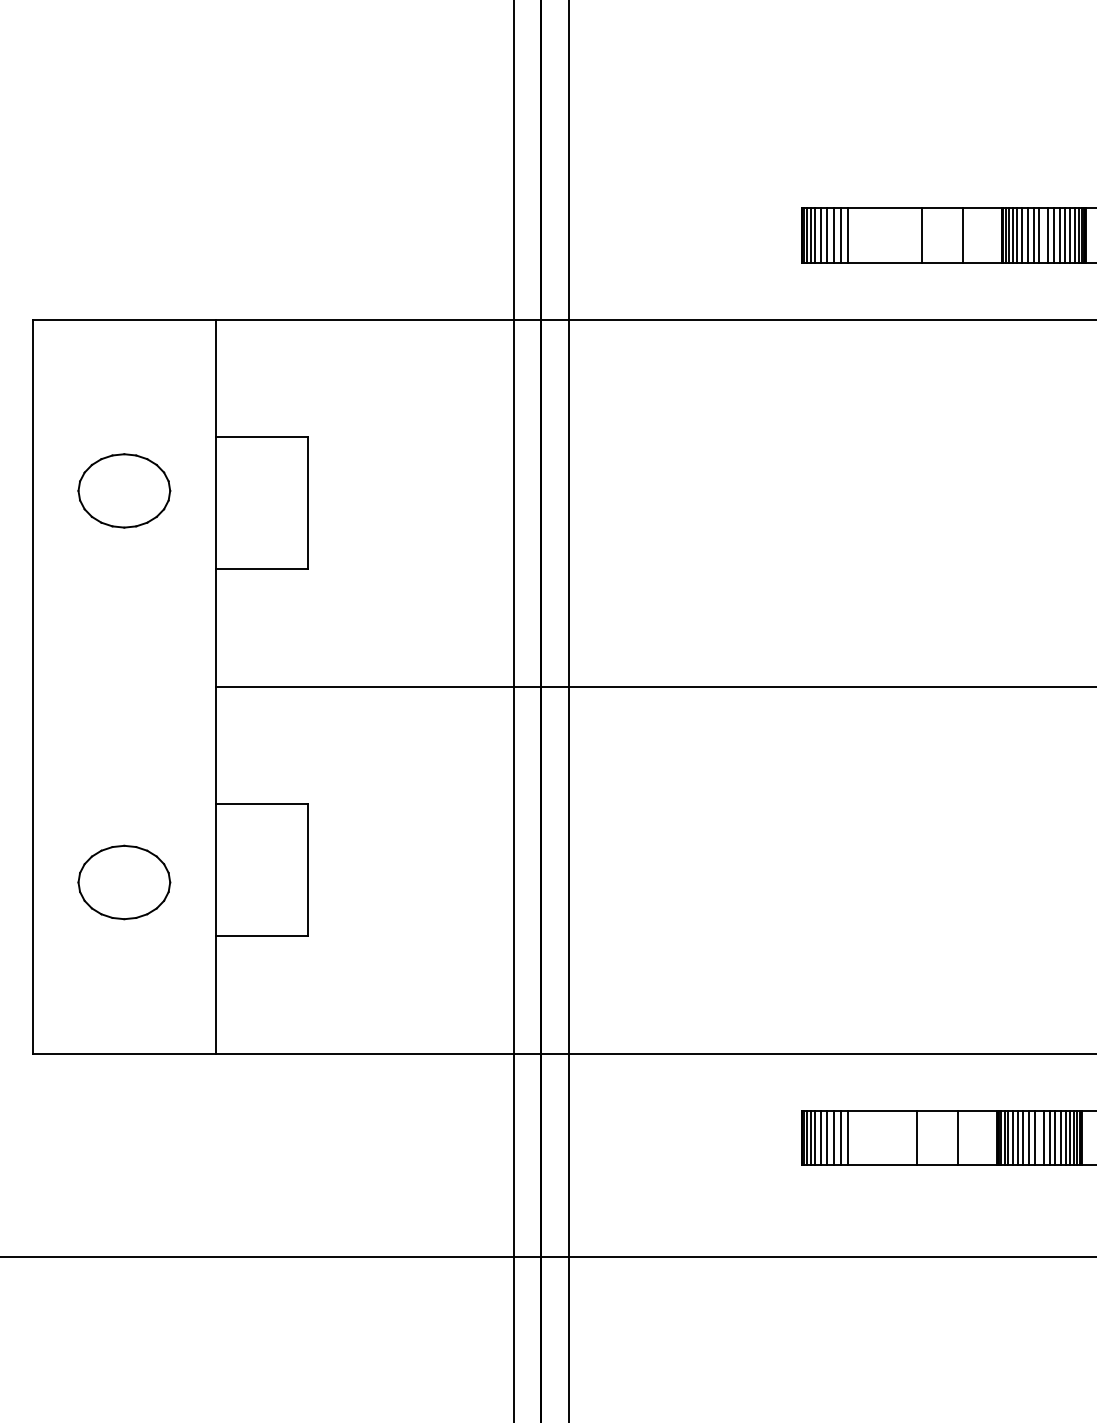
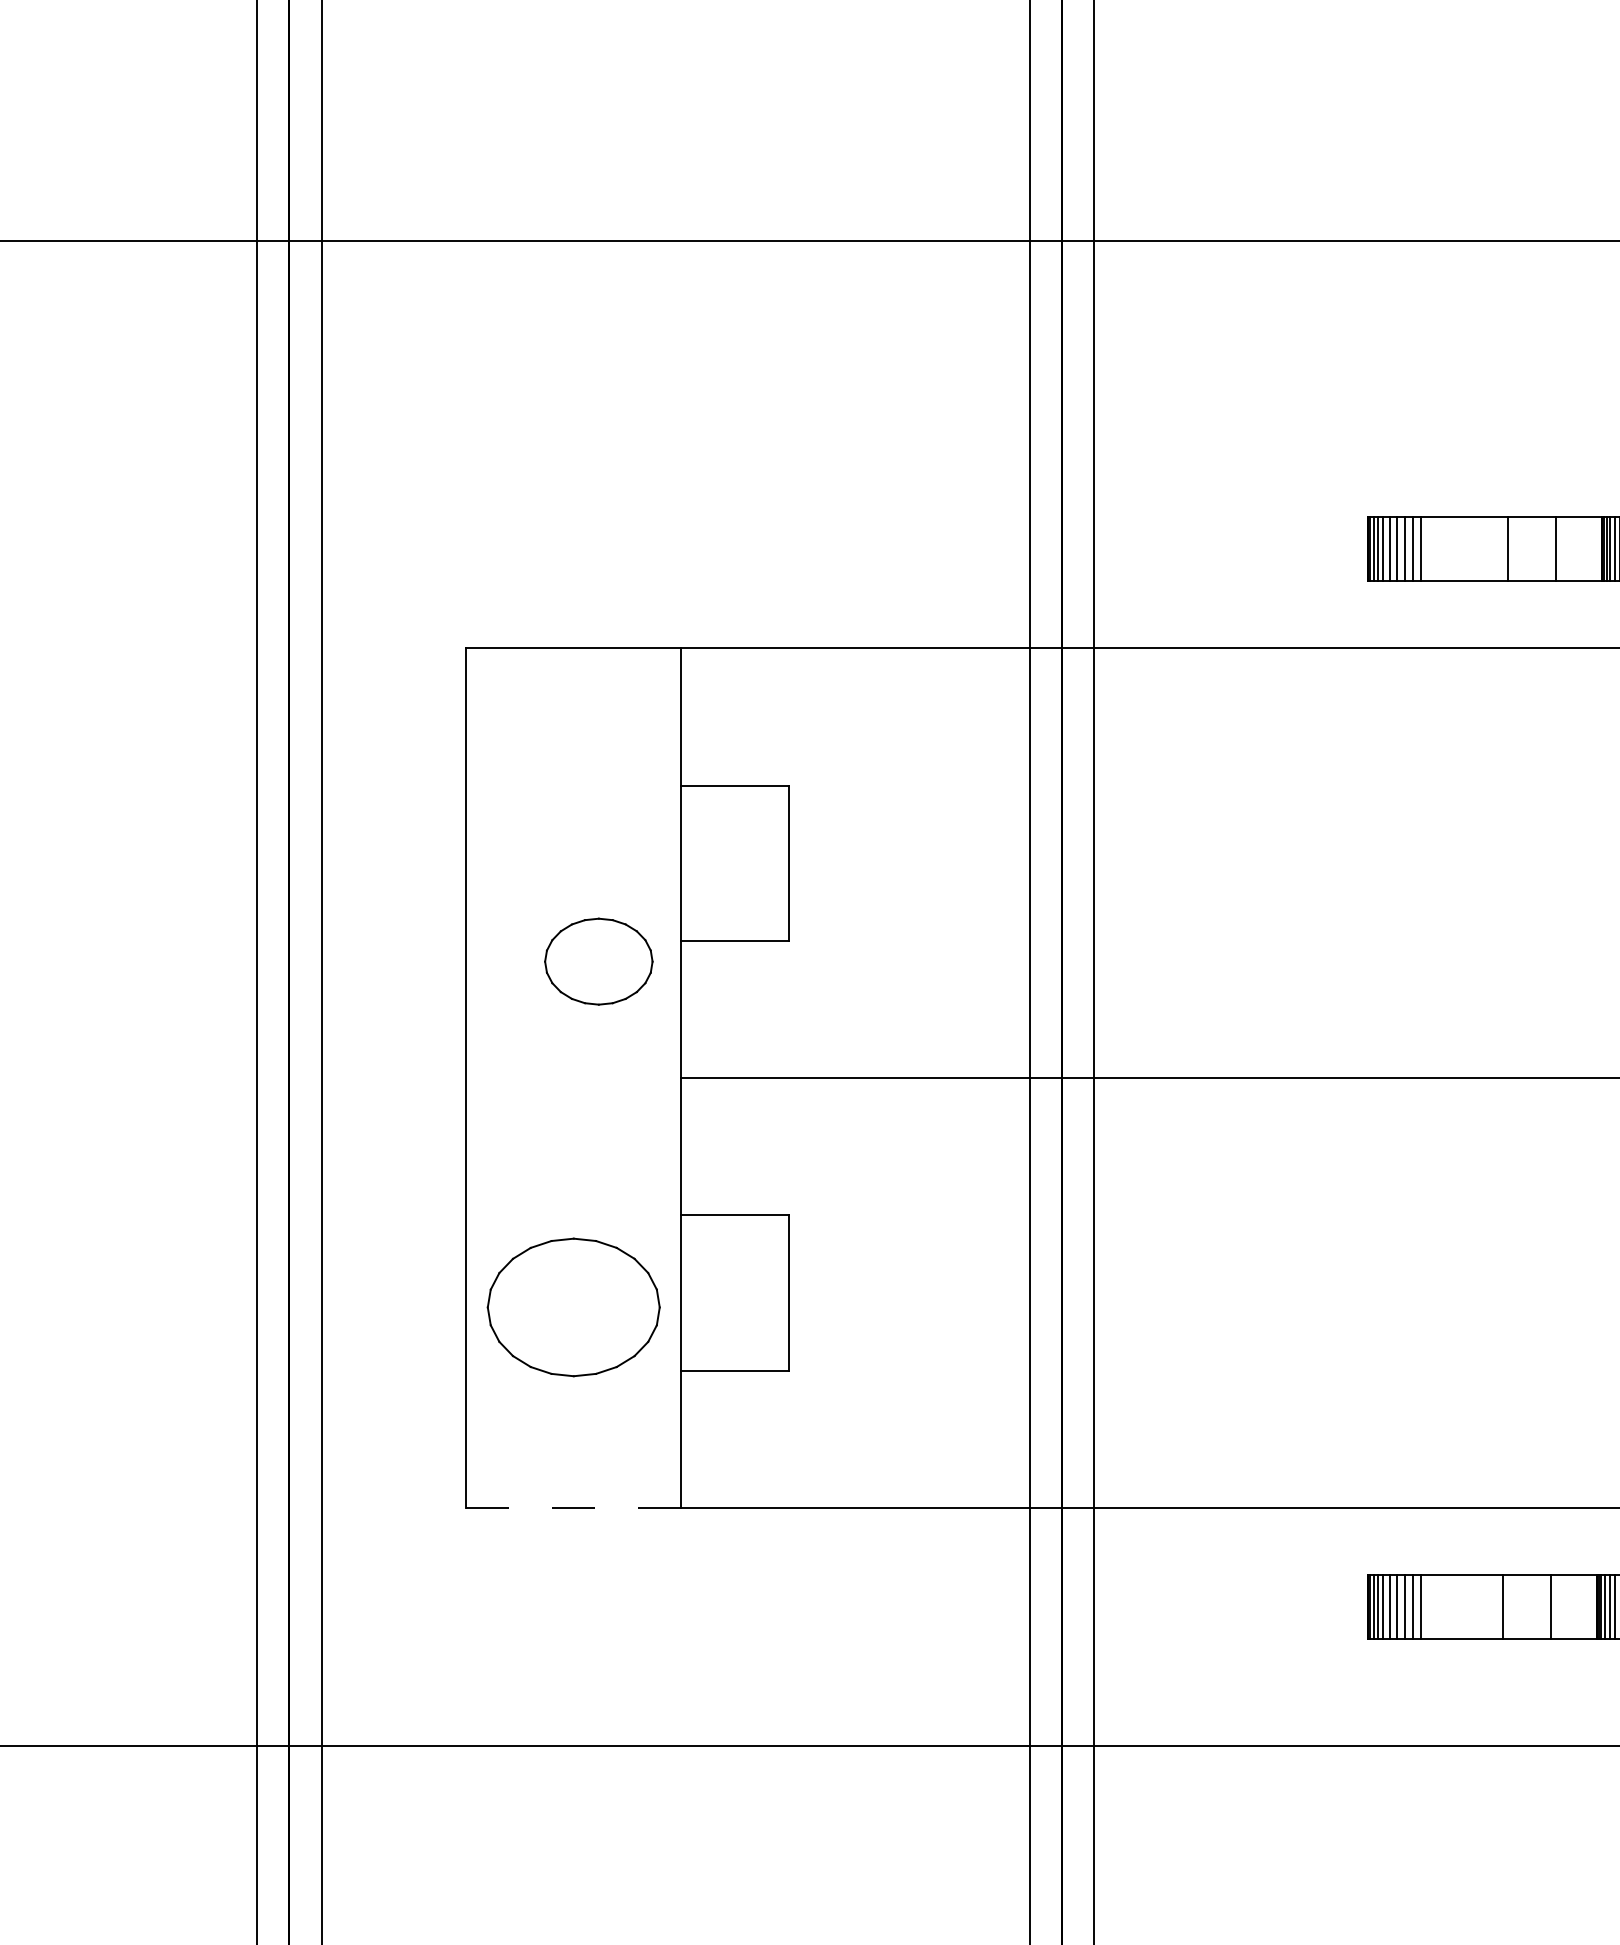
part: (124, 490) -> (598, 961), moved
part: (124, 882) -> (573, 1307), size x1.6
line: (124, 1053) -> (573, 1507), solid -> dashed

